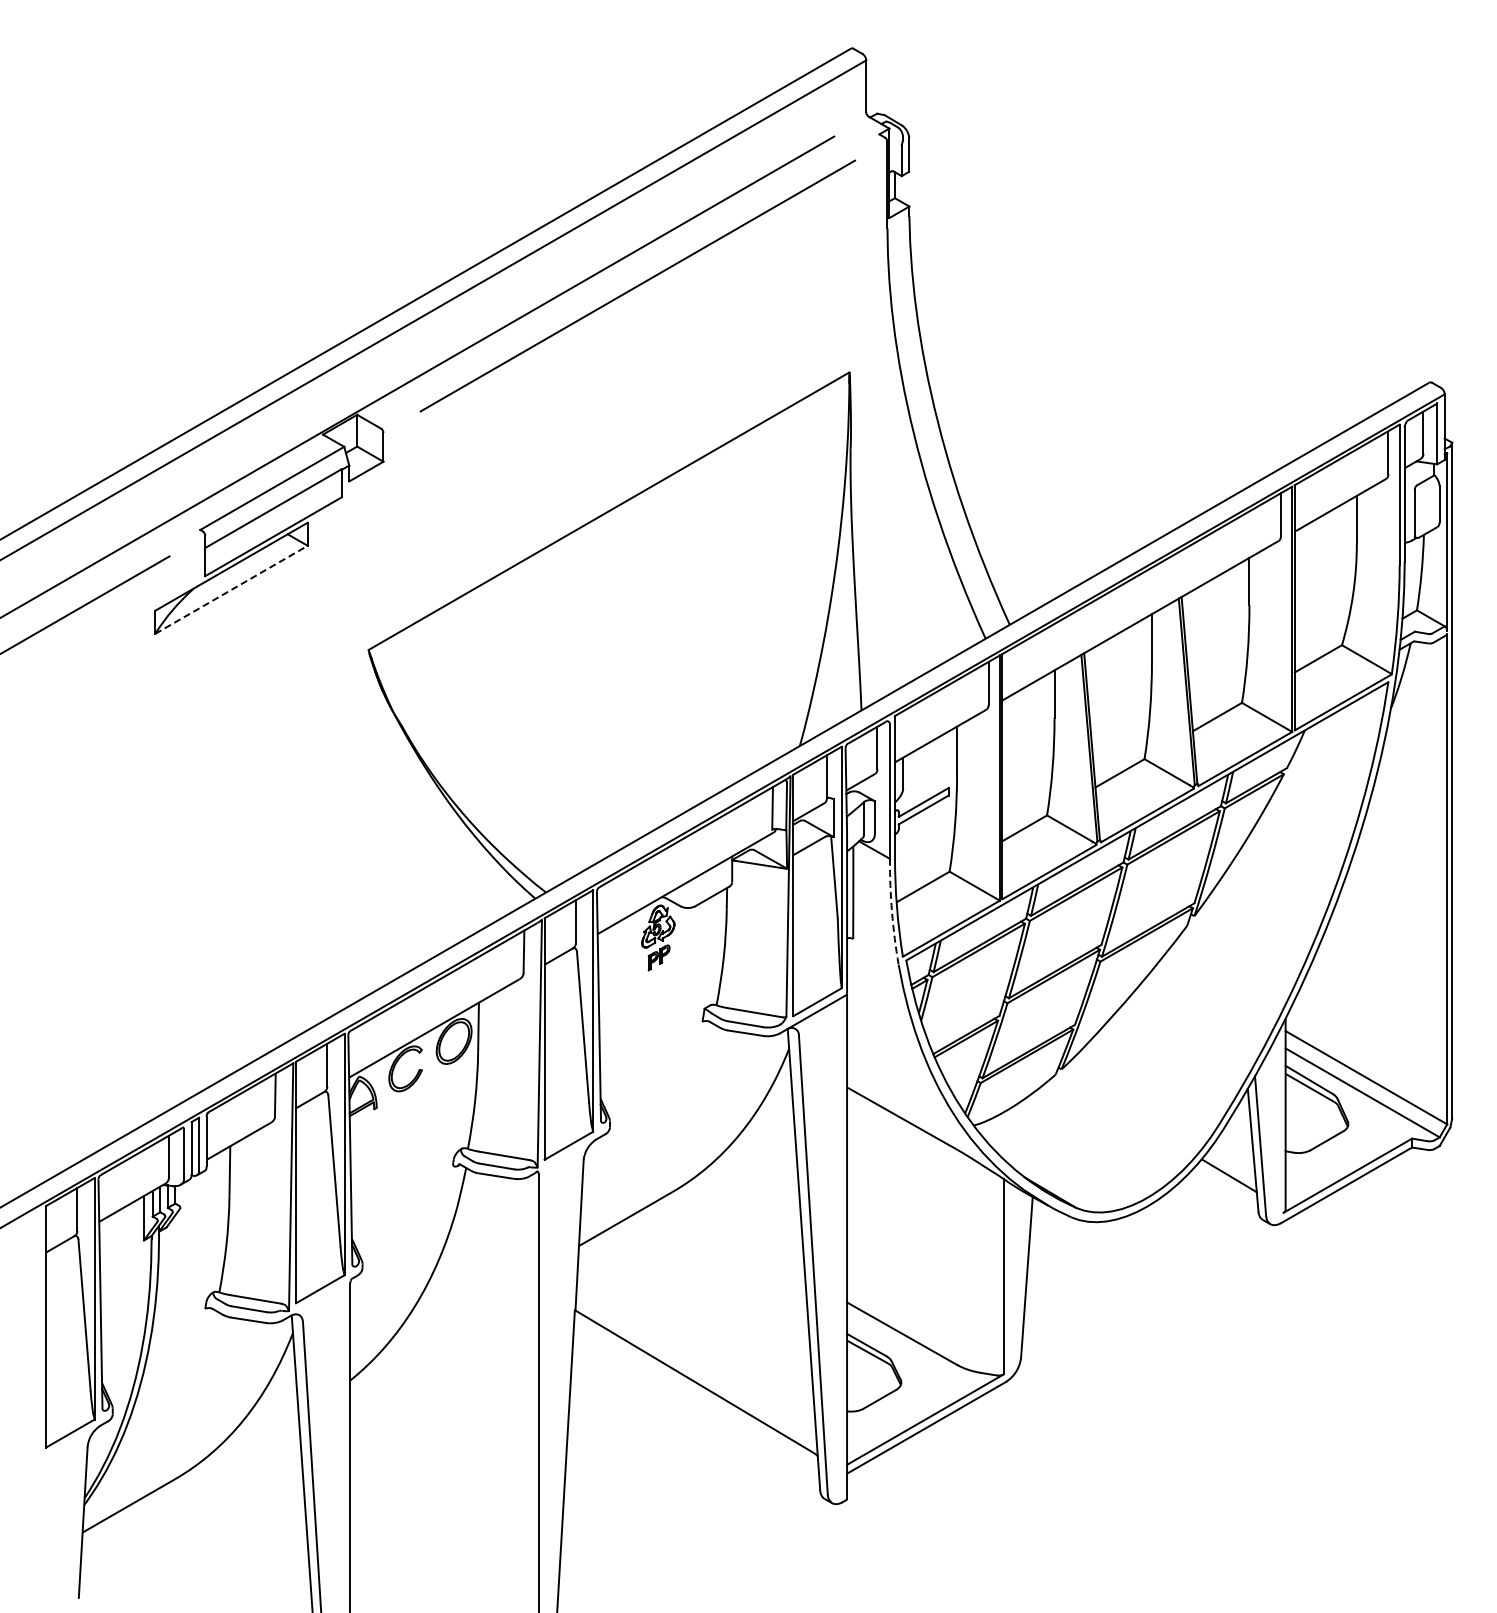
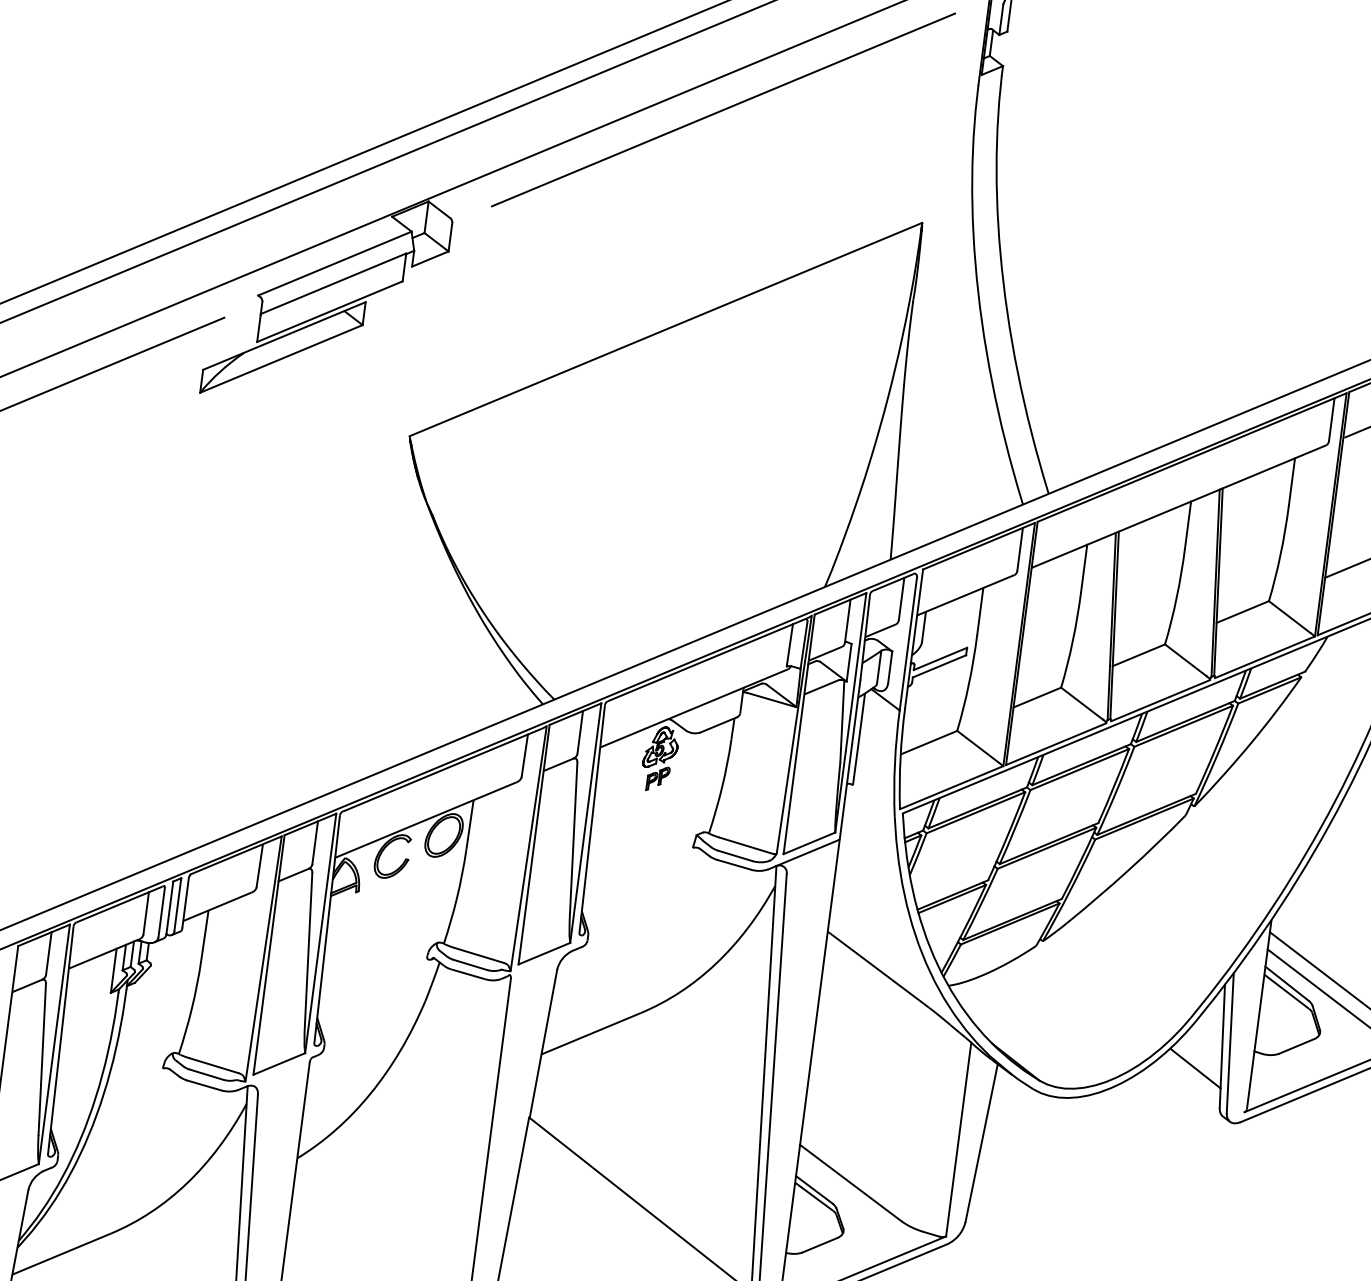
line: (231, 589) -> (281, 358), dashed -> solid
arc: (892, 912) -> (895, 764), dashed -> solid

